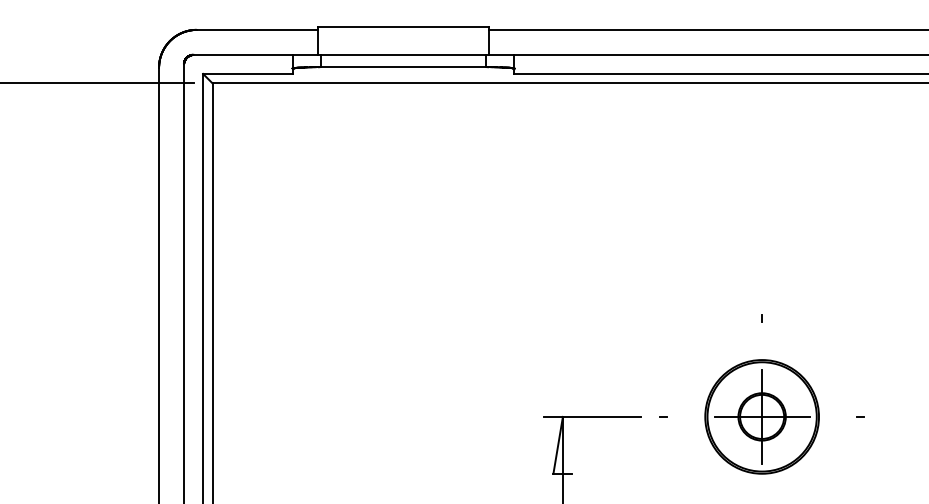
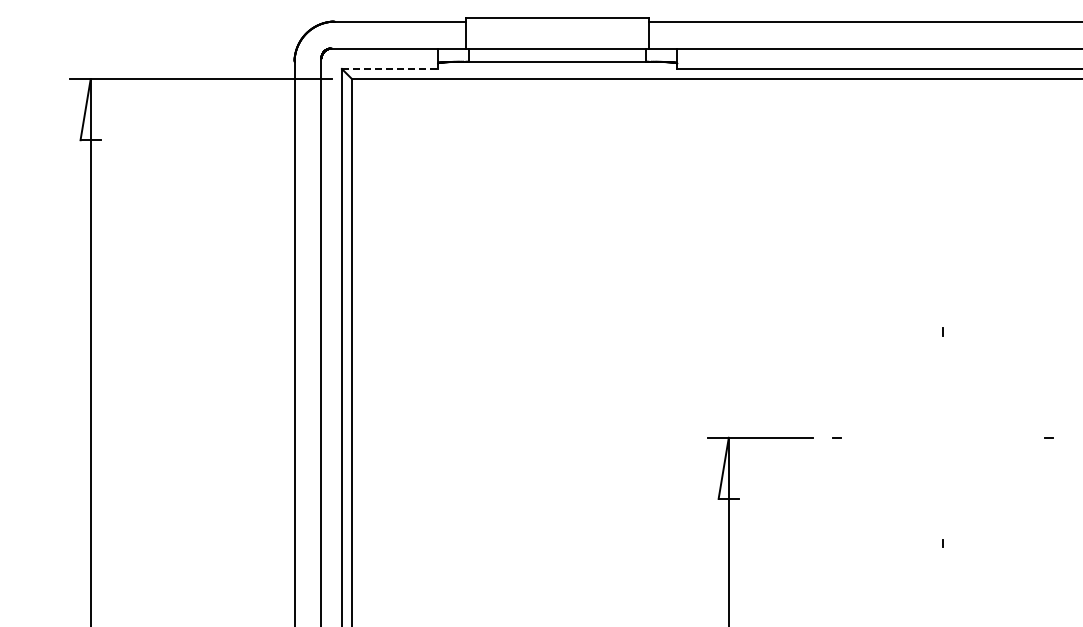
line: (248, 73) -> (390, 68), solid -> dashed
part: (762, 416) -> (943, 437), removed

